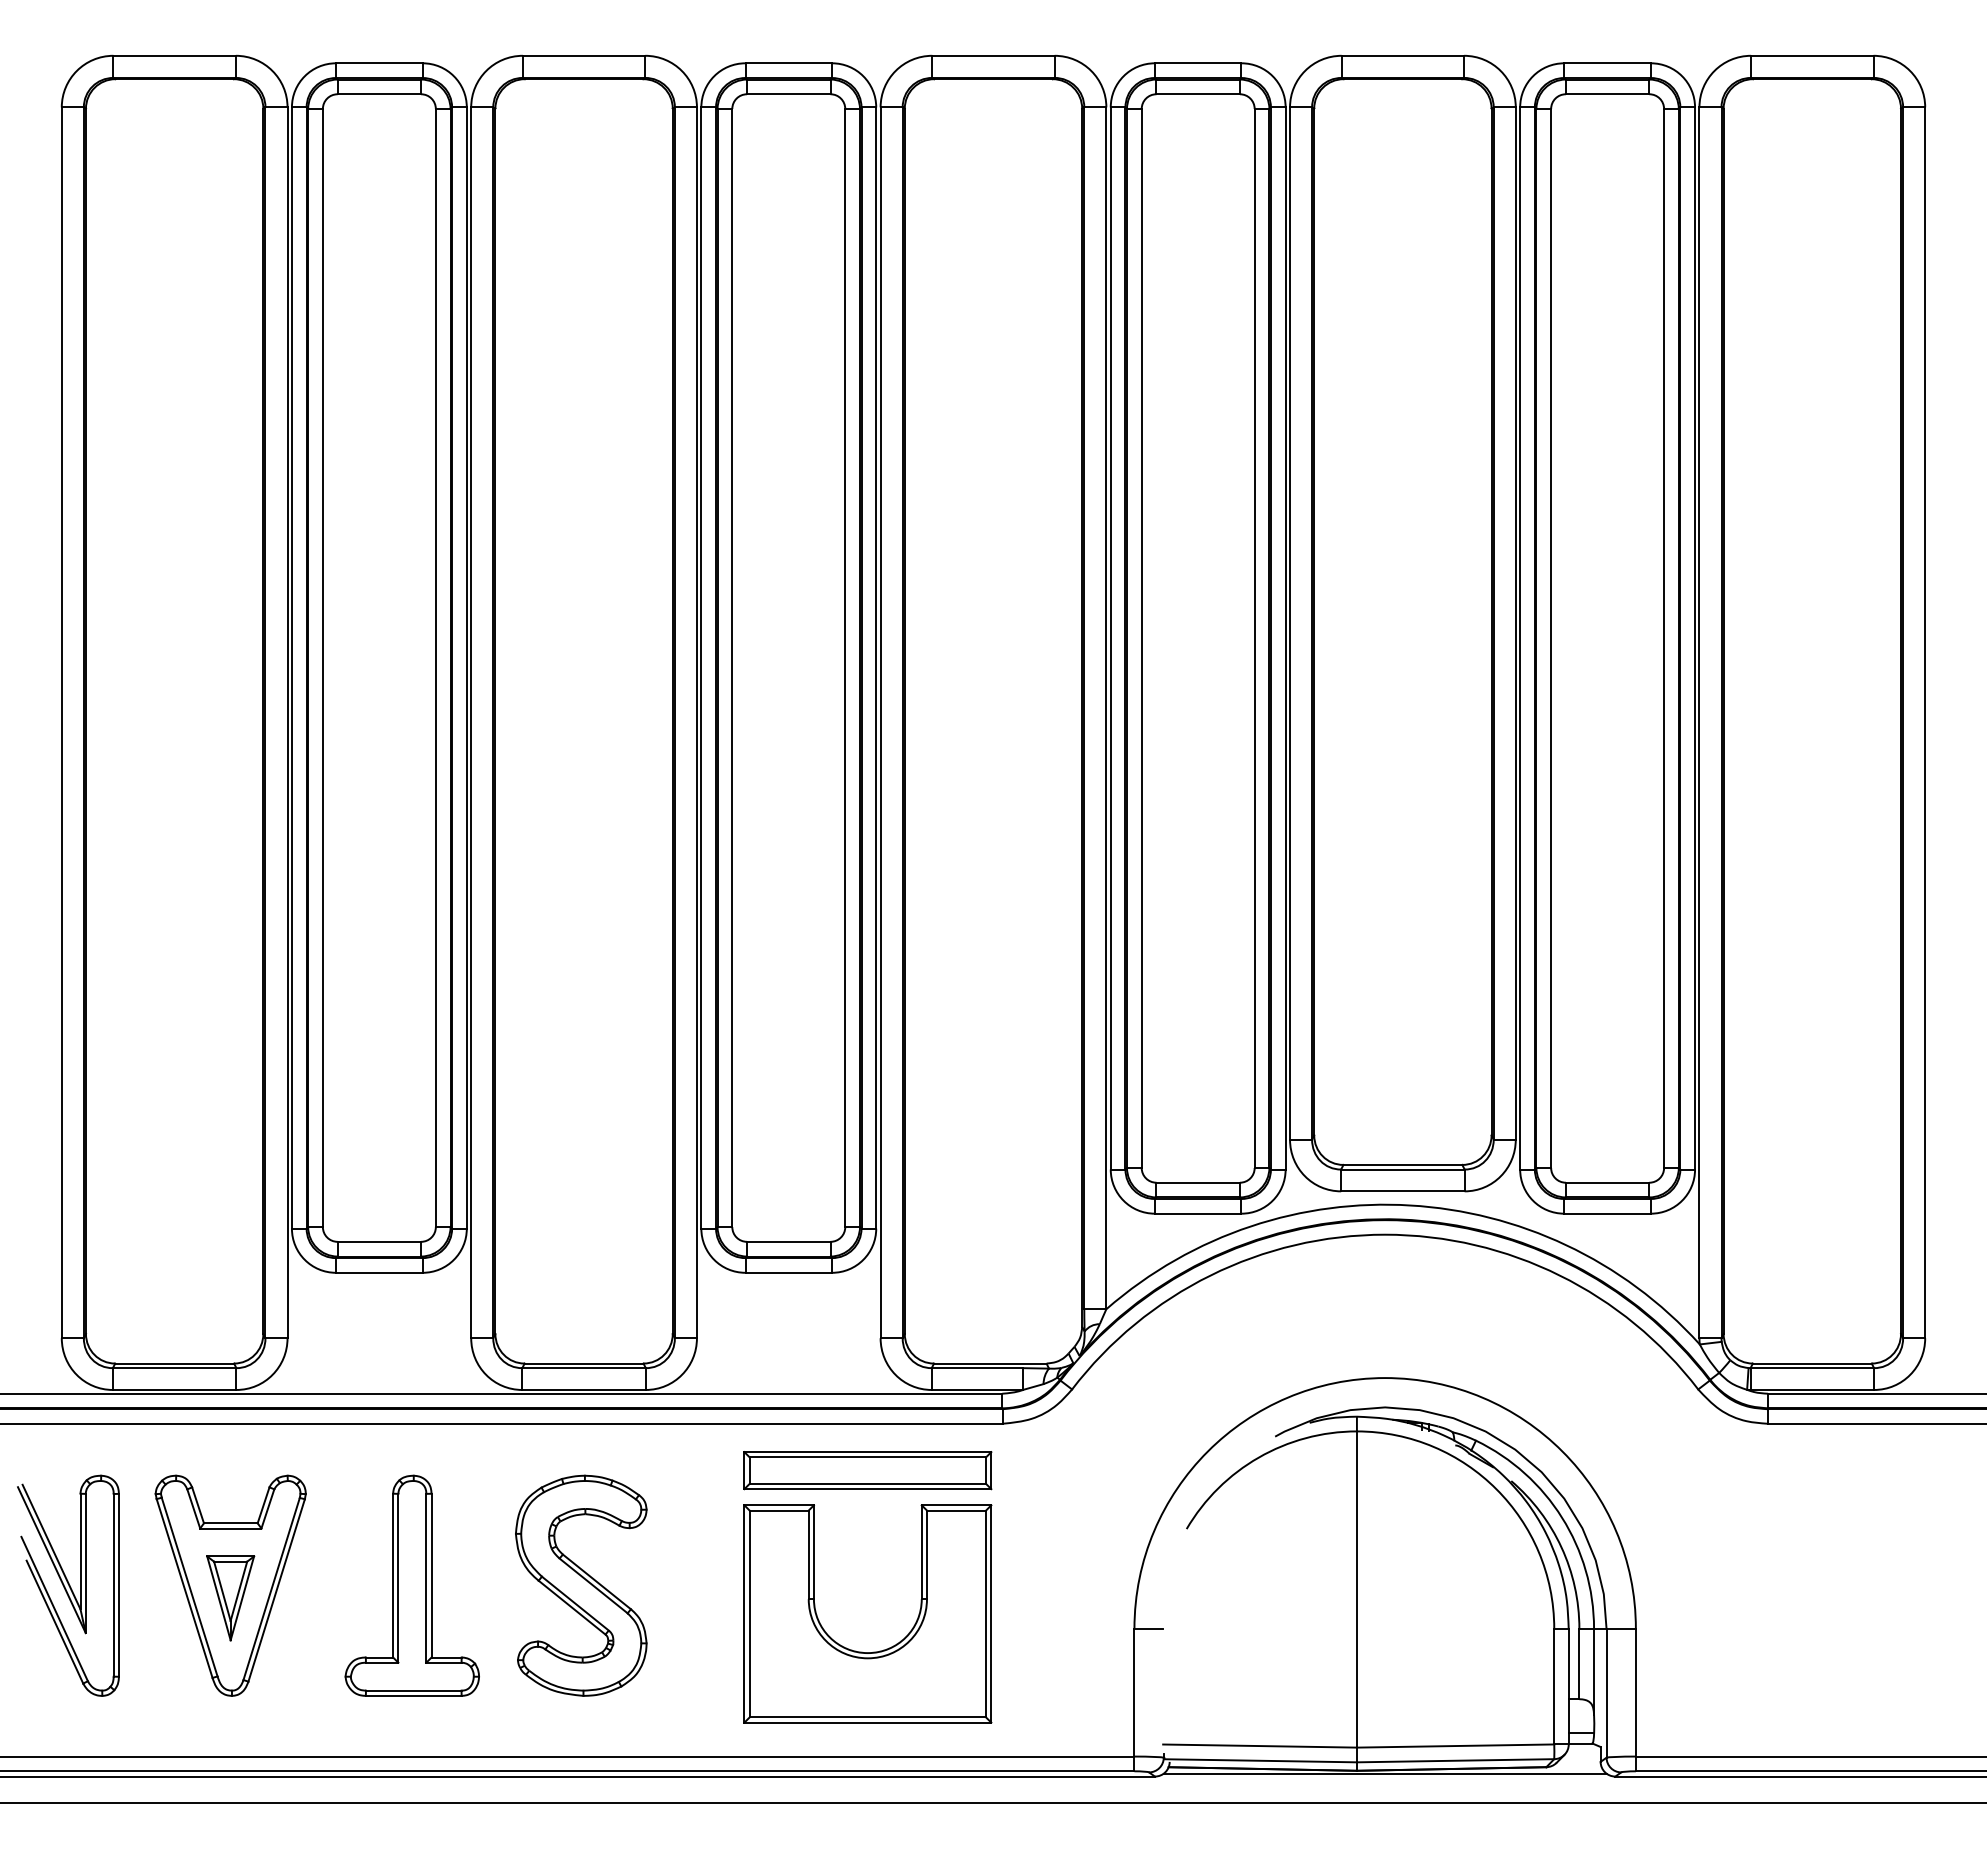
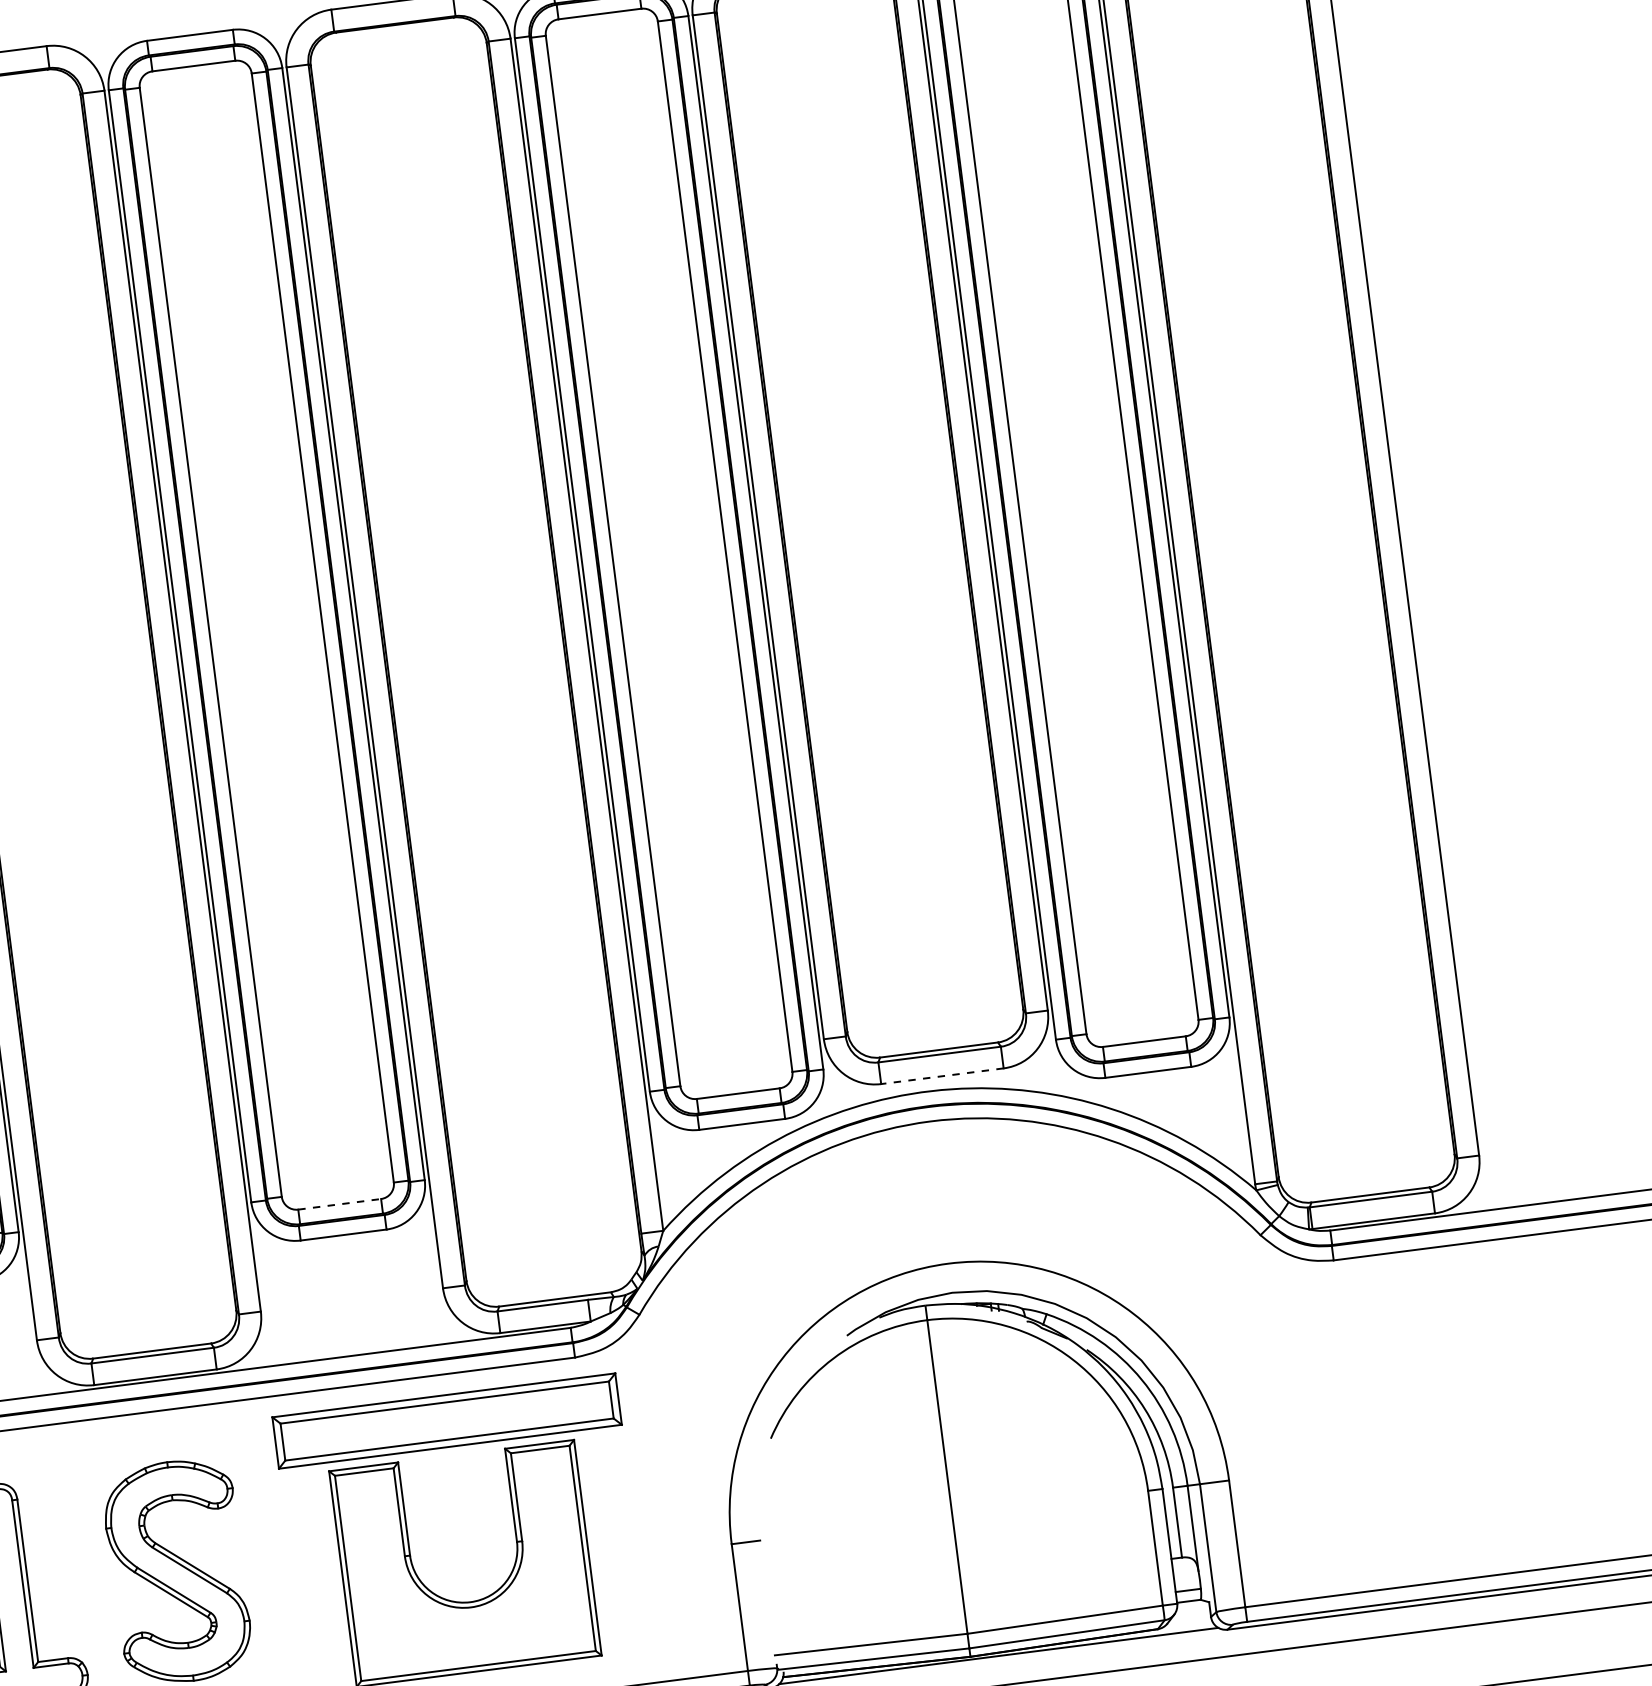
line: (1402, 1191) -> (942, 1076), solid -> dashed
line: (788, 1241) -> (339, 1204), solid -> dashed
part: (867, 1470) -> (446, 1421), size x1.4

